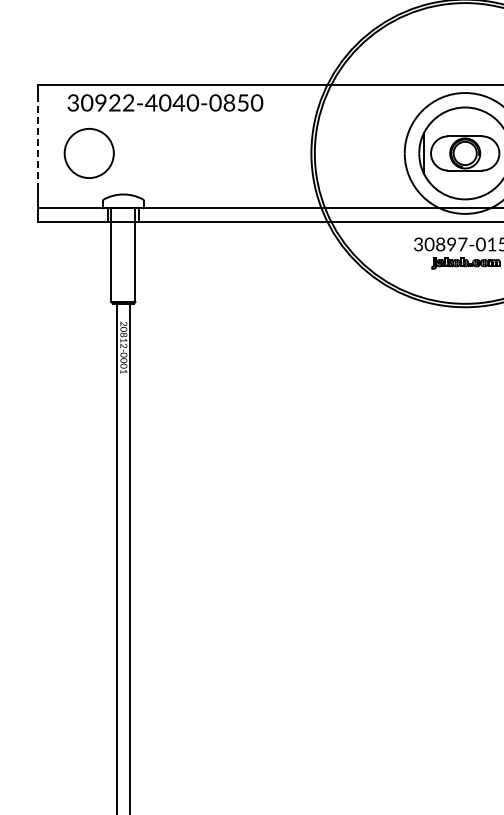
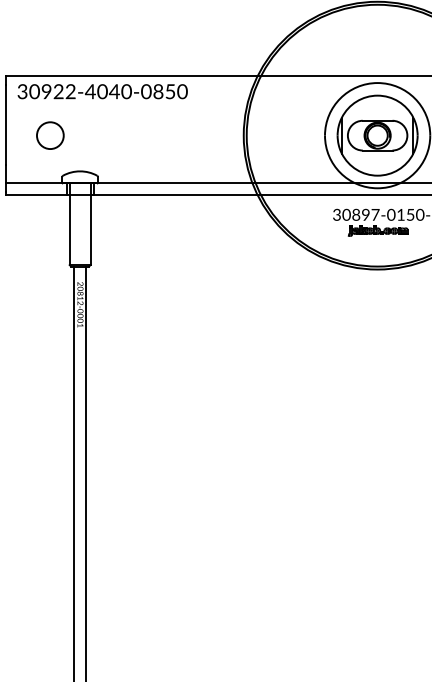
text: (165, 102) -> (102, 91), moved
line: (38, 142) -> (6, 126), dashed -> solid
circle: (88, 153) -> (49, 135), size x0.62

